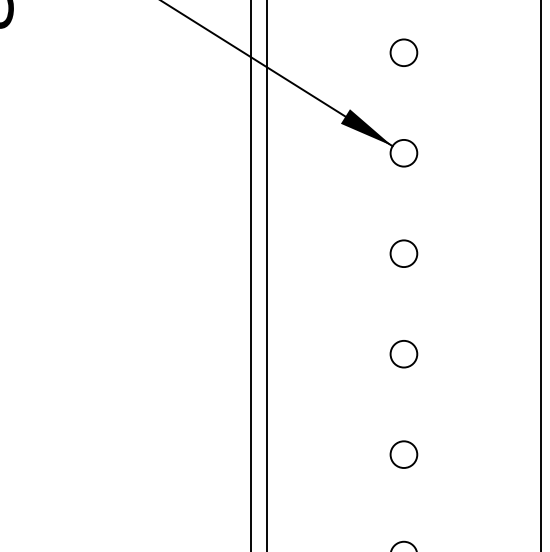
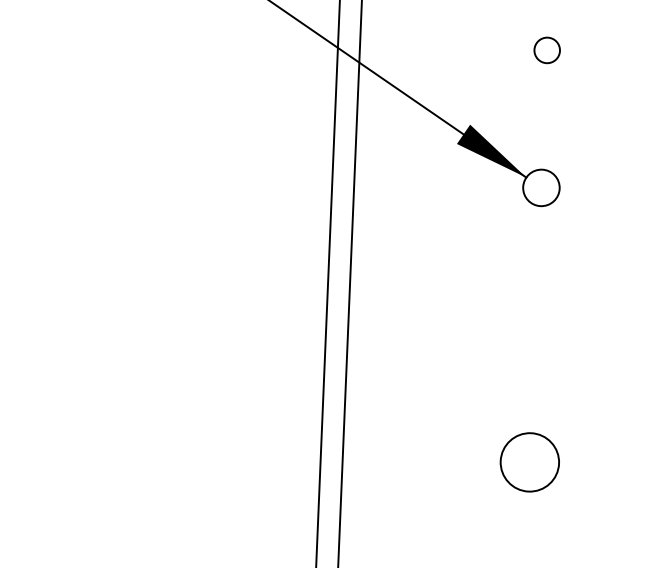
circle: (403, 52) -> (546, 50), size x0.7
circle: (403, 253) -> (535, 324), removed
circle: (403, 354) -> (529, 463), size x1.6

